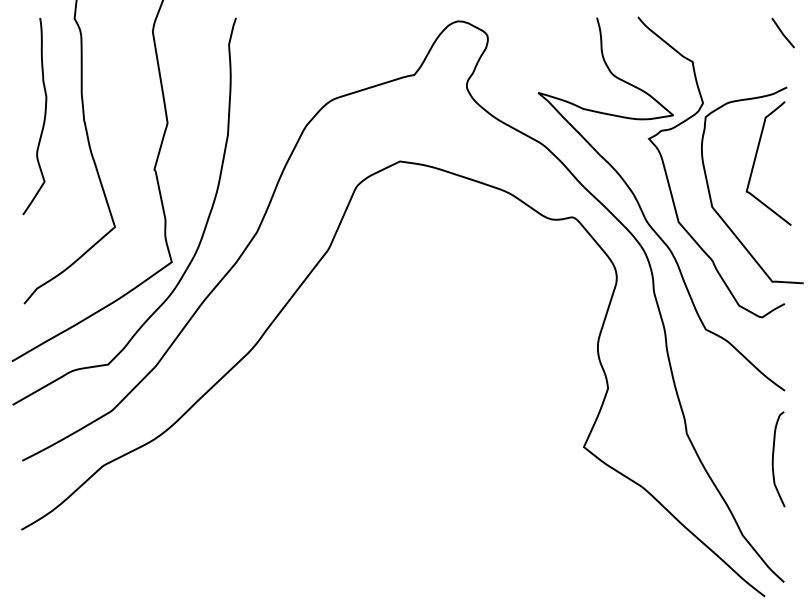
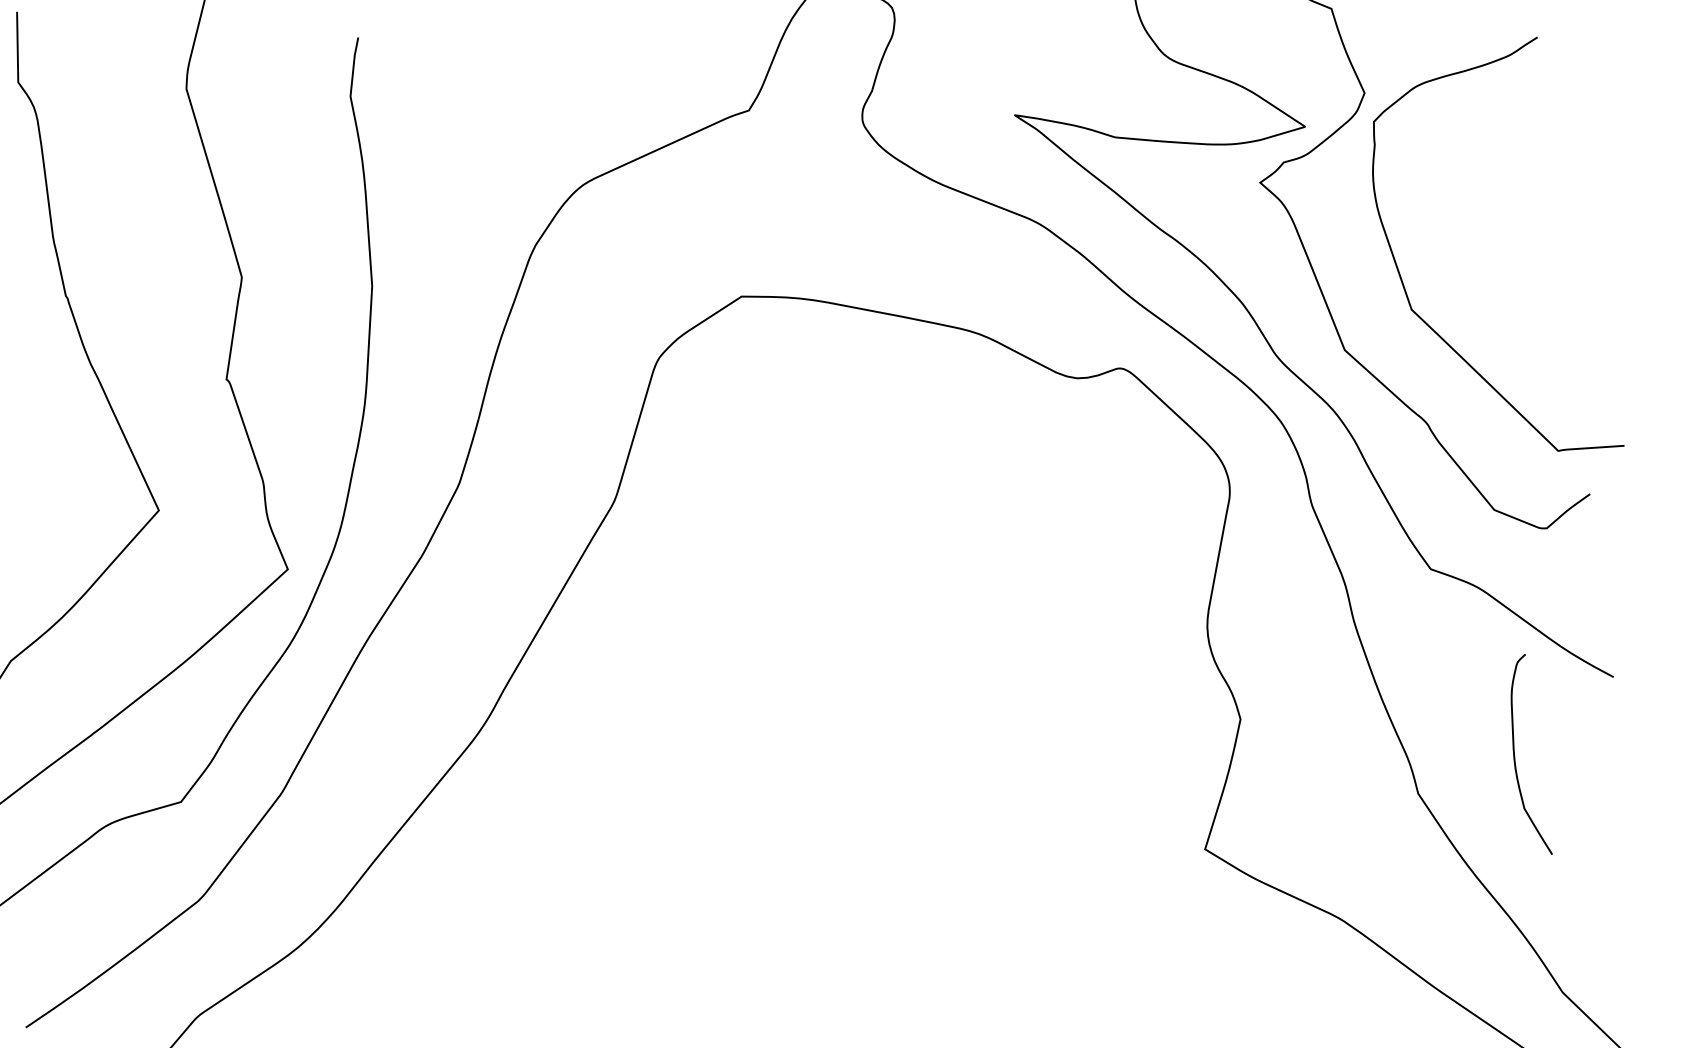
curve: (756, 158) -> (1491, 195), removed
curve: (773, 459) -> (1515, 757), moved

